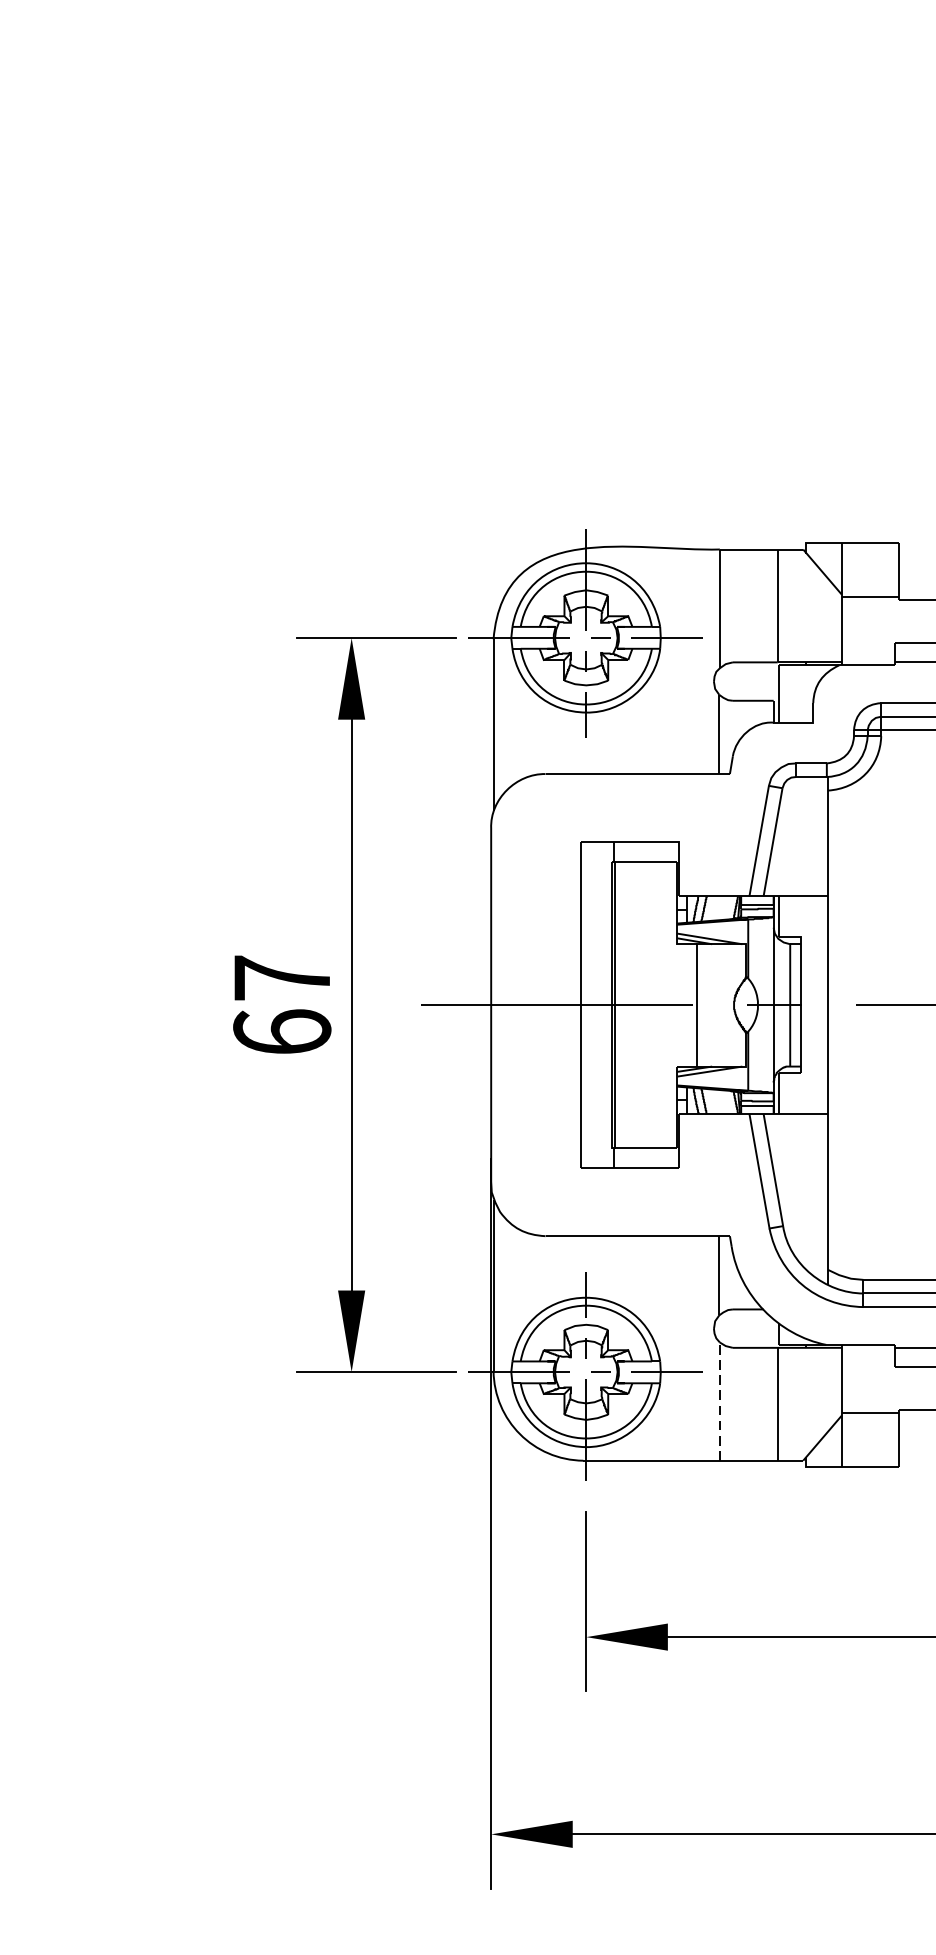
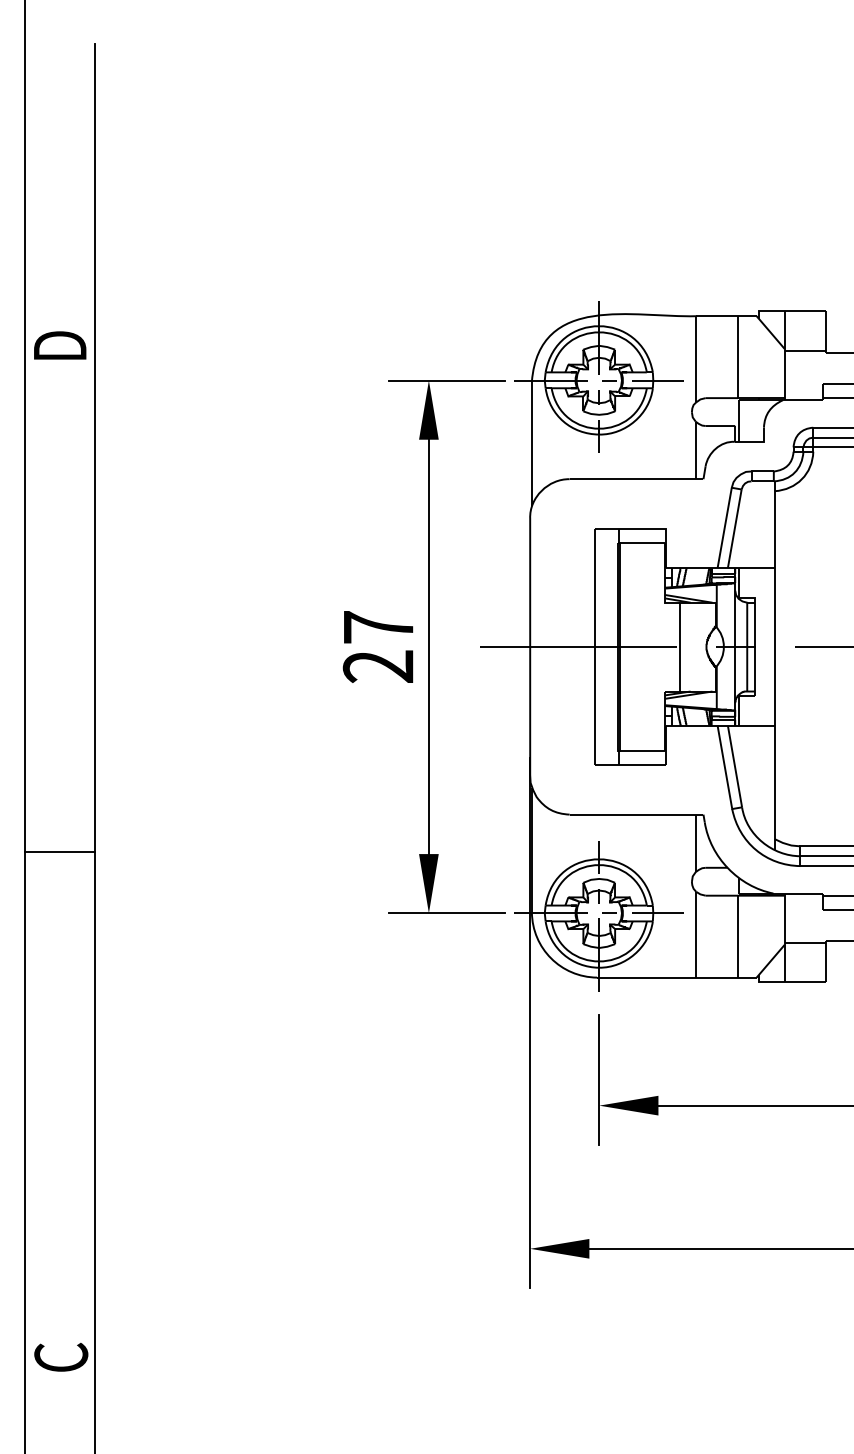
text: (282, 1032) -> (378, 666), 67 -> 27
line: (720, 1401) -> (696, 934), dashed -> solid

